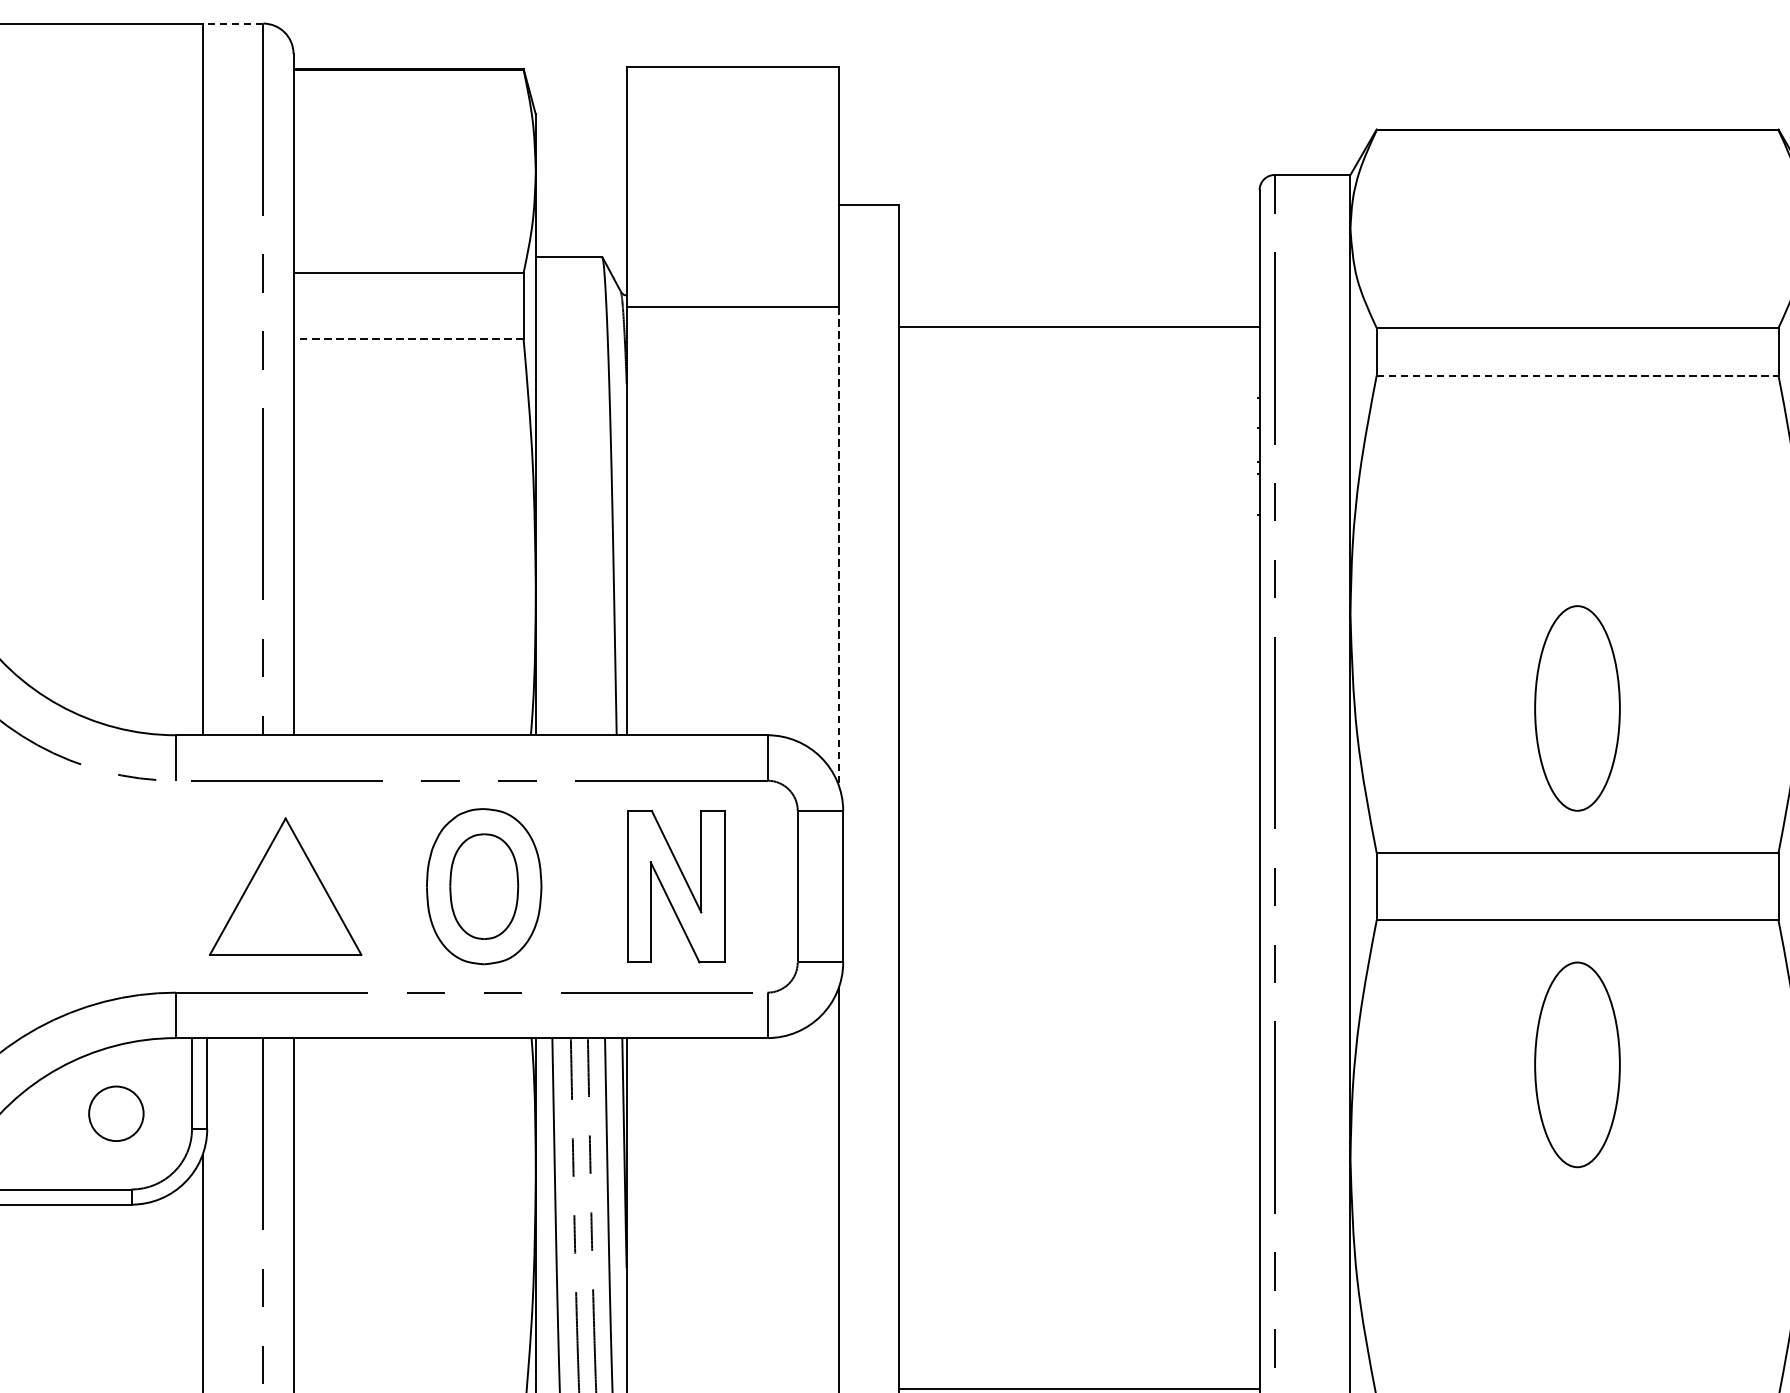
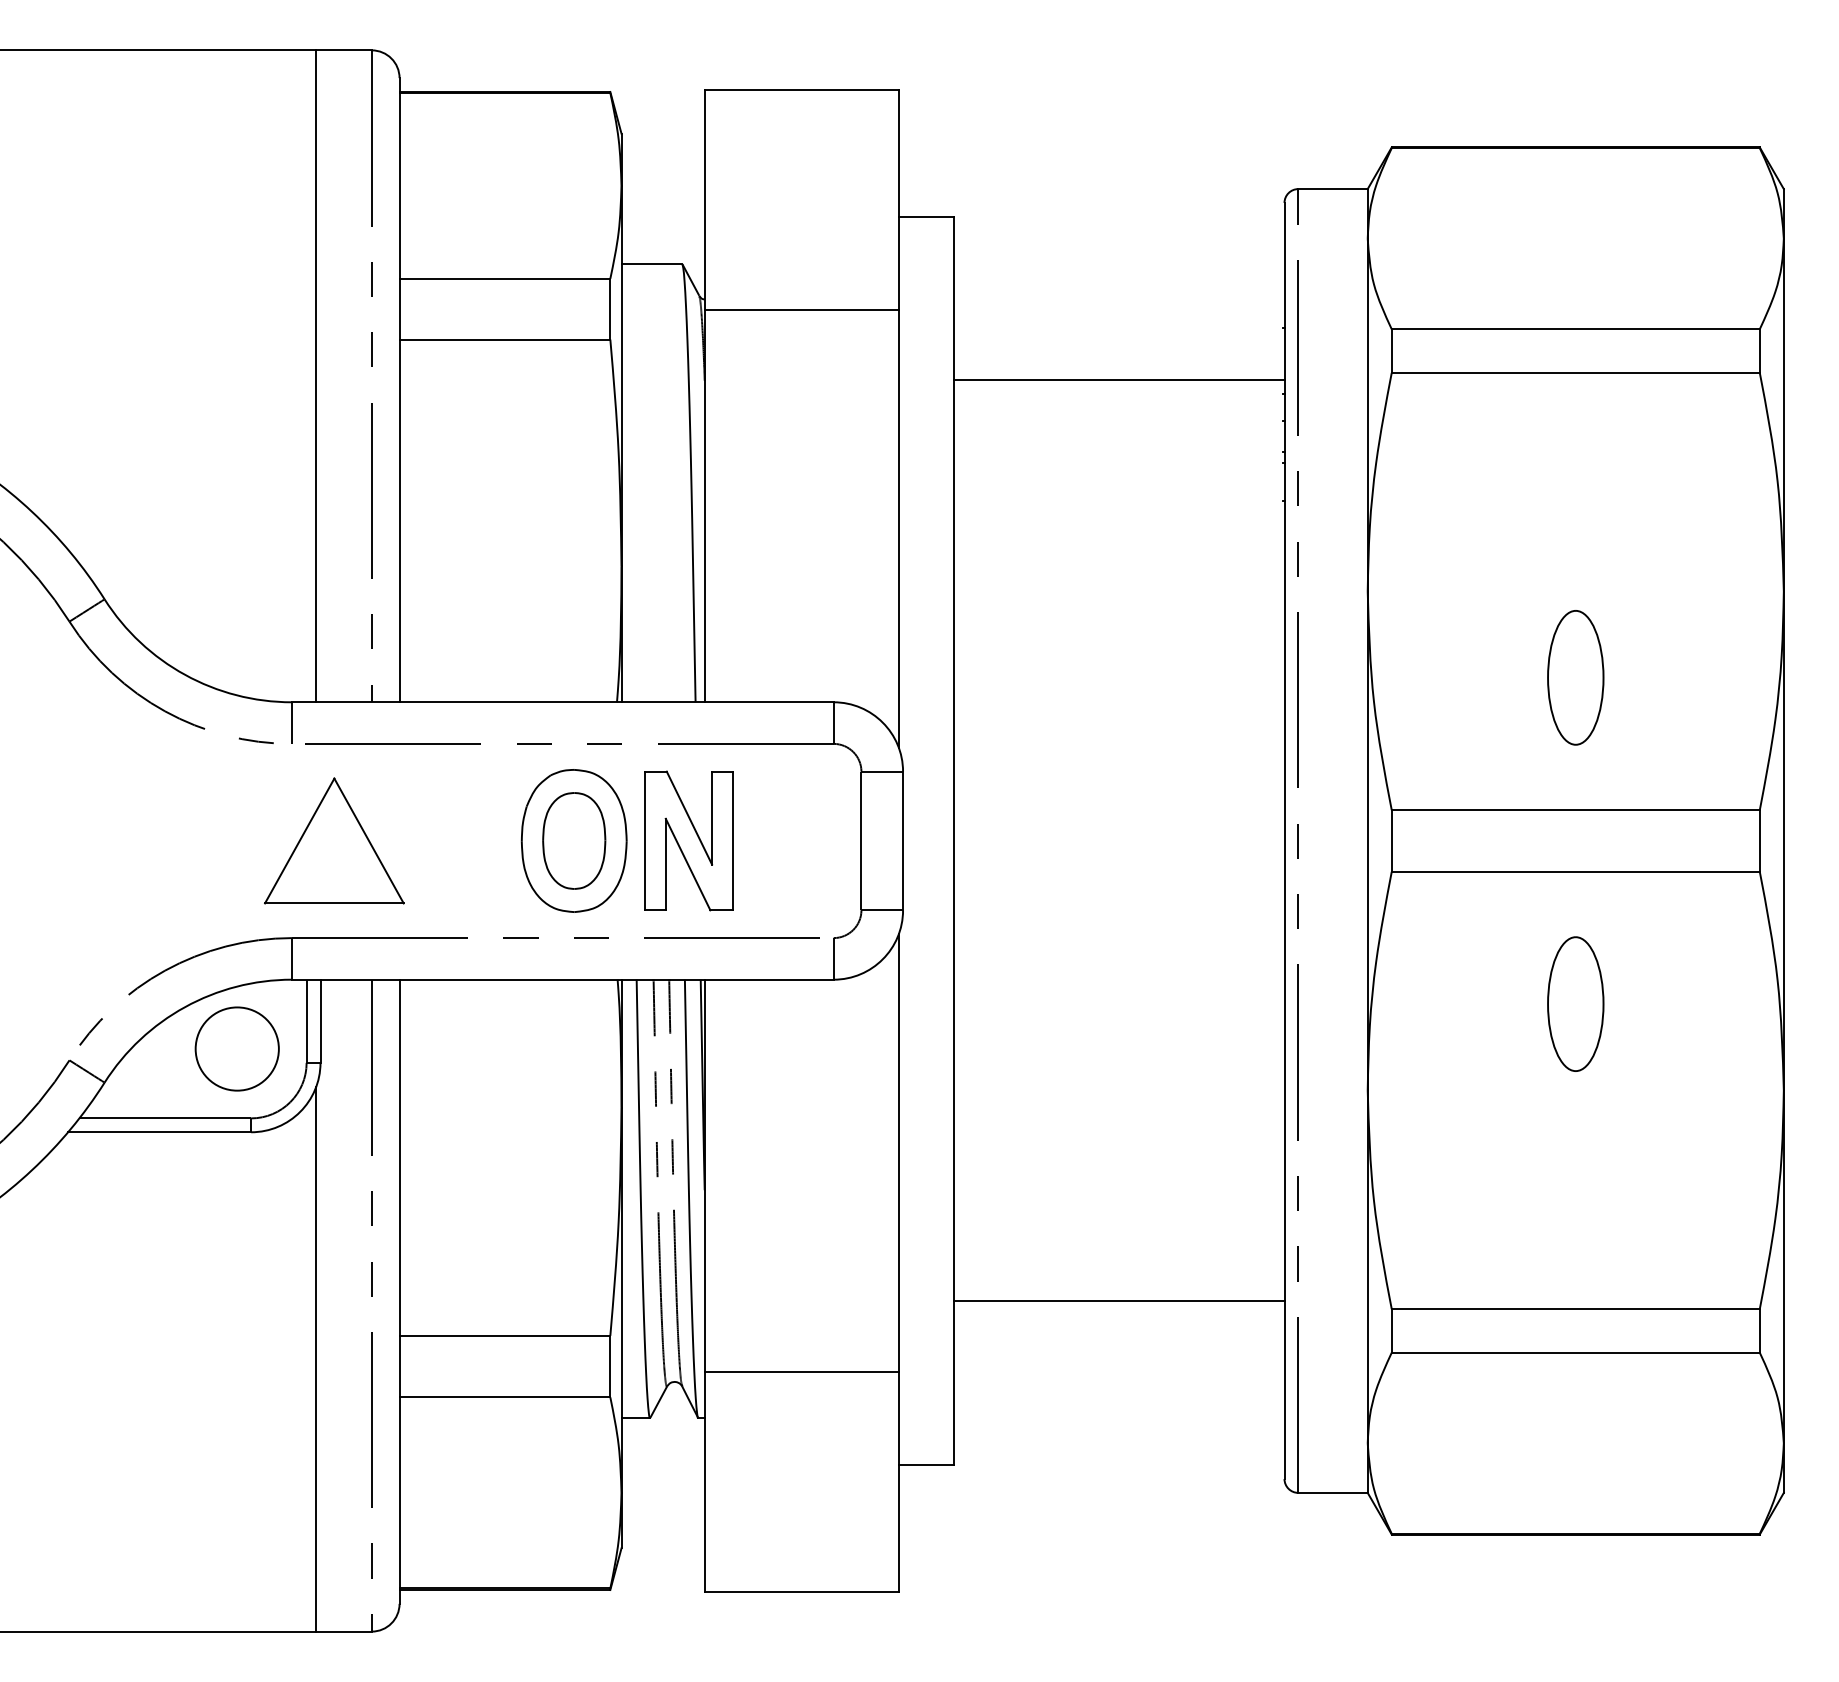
line: (233, 23) -> (344, 50), dashed -> solid
line: (1079, 327) -> (1119, 380), moved
line: (408, 339) -> (504, 339), dashed -> solid
line: (1578, 375) -> (1576, 372), dashed -> solid
line: (838, 546) -> (898, 529), dashed -> solid
part: (1577, 708) -> (1575, 677), size x0.71
part: (285, 886) -> (334, 840), moved
part: (675, 886) -> (688, 840), moved
part: (1577, 1064) -> (1575, 1003), size x0.71
circle: (115, 1113) -> (236, 1048), size x1.67

